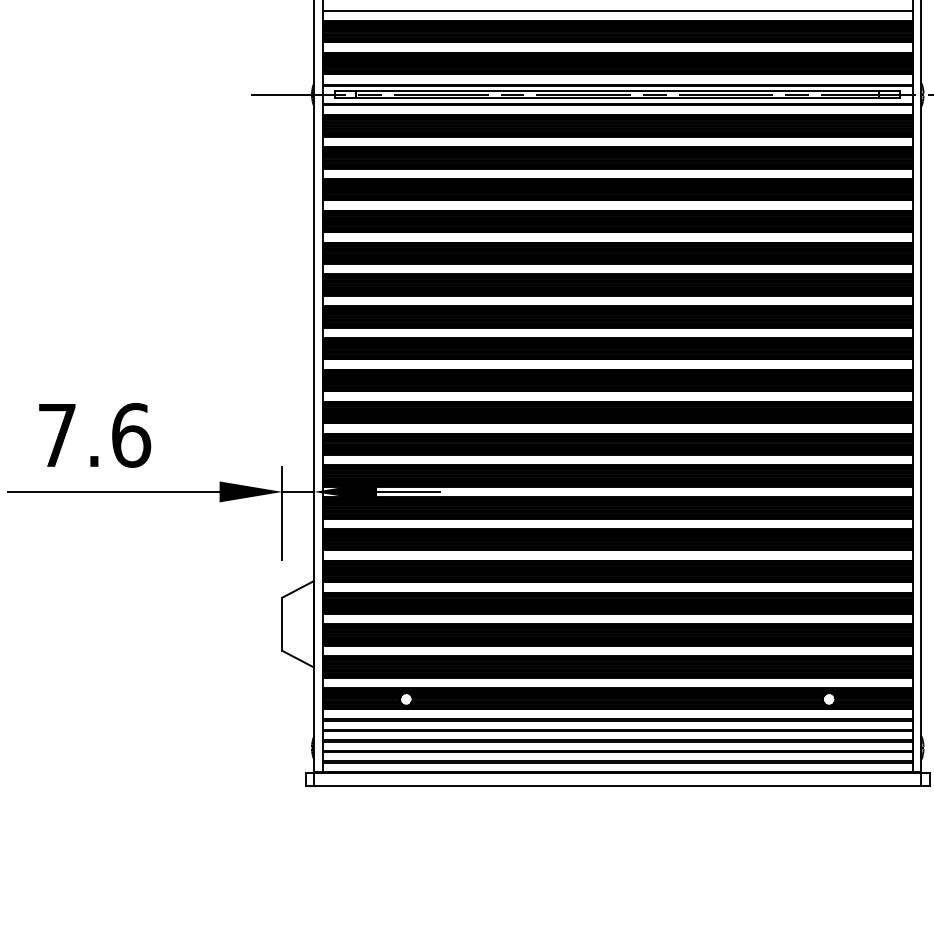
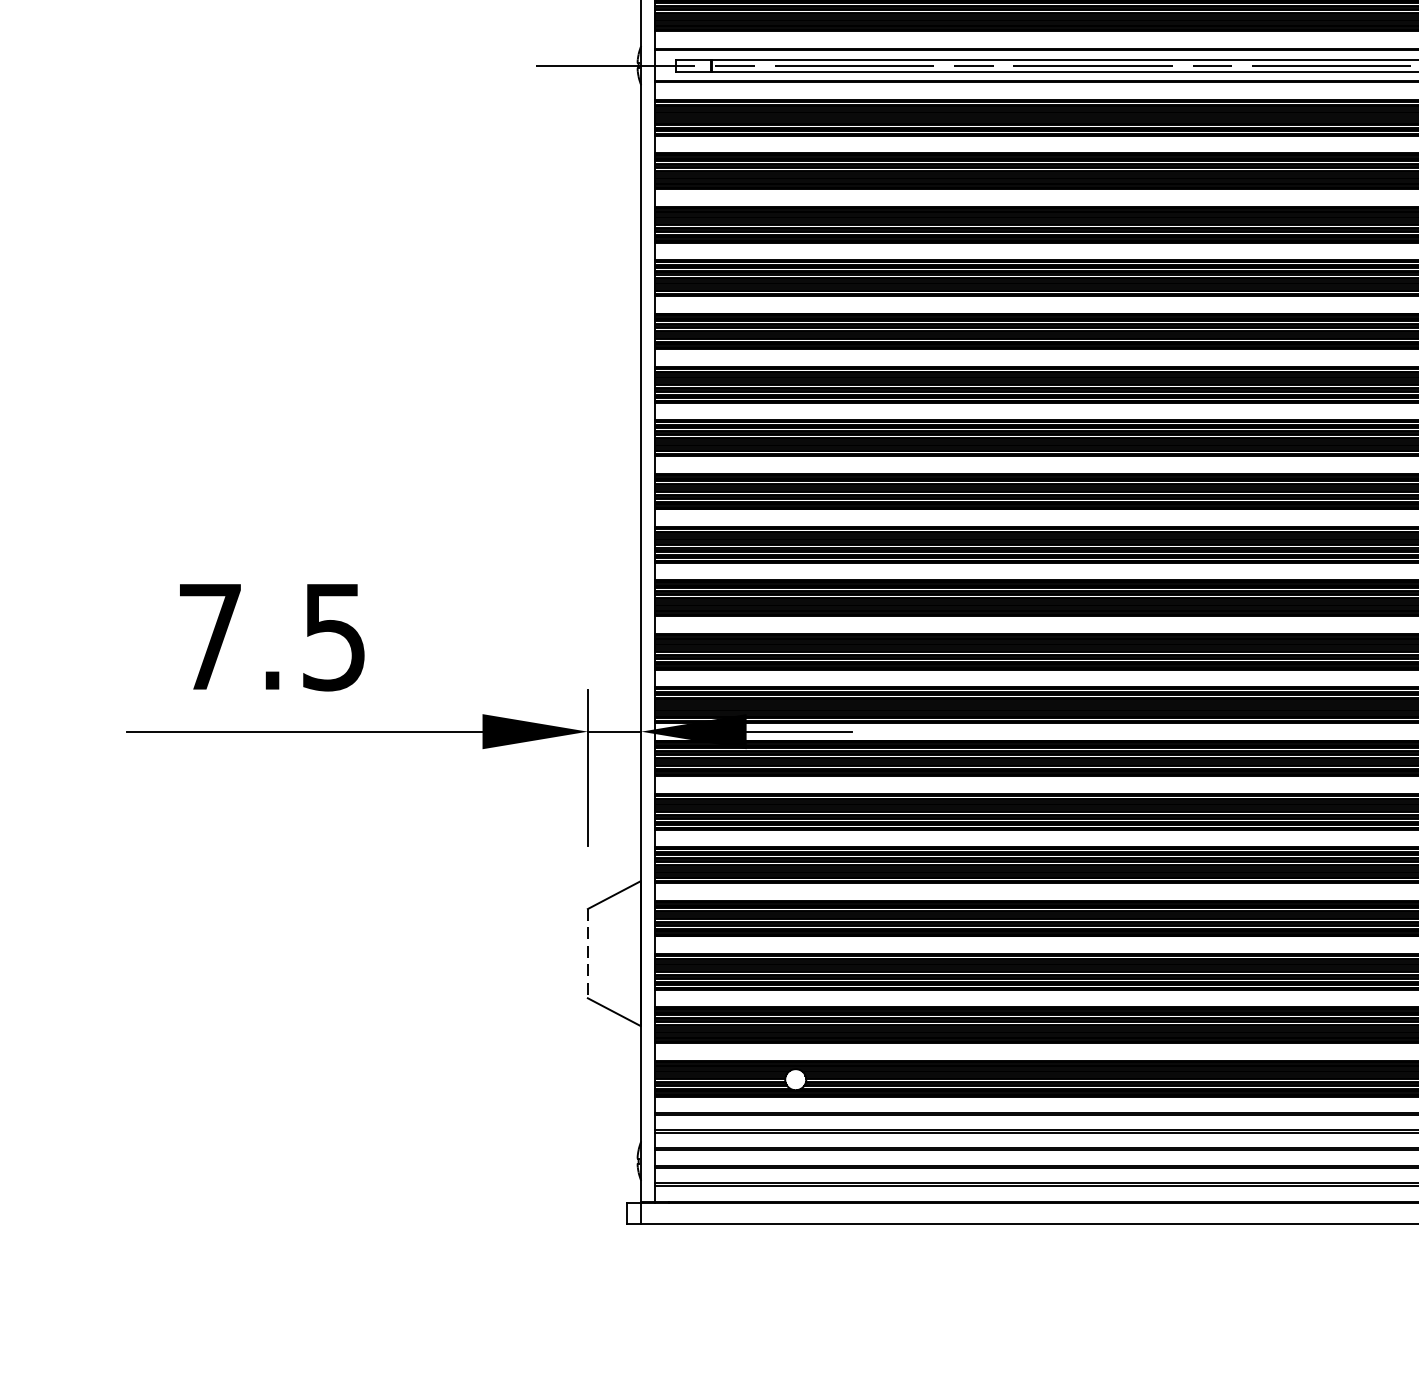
text: (131, 434) -> (334, 635), 7.6 -> 7.5
line: (282, 624) -> (588, 954), solid -> dashed

